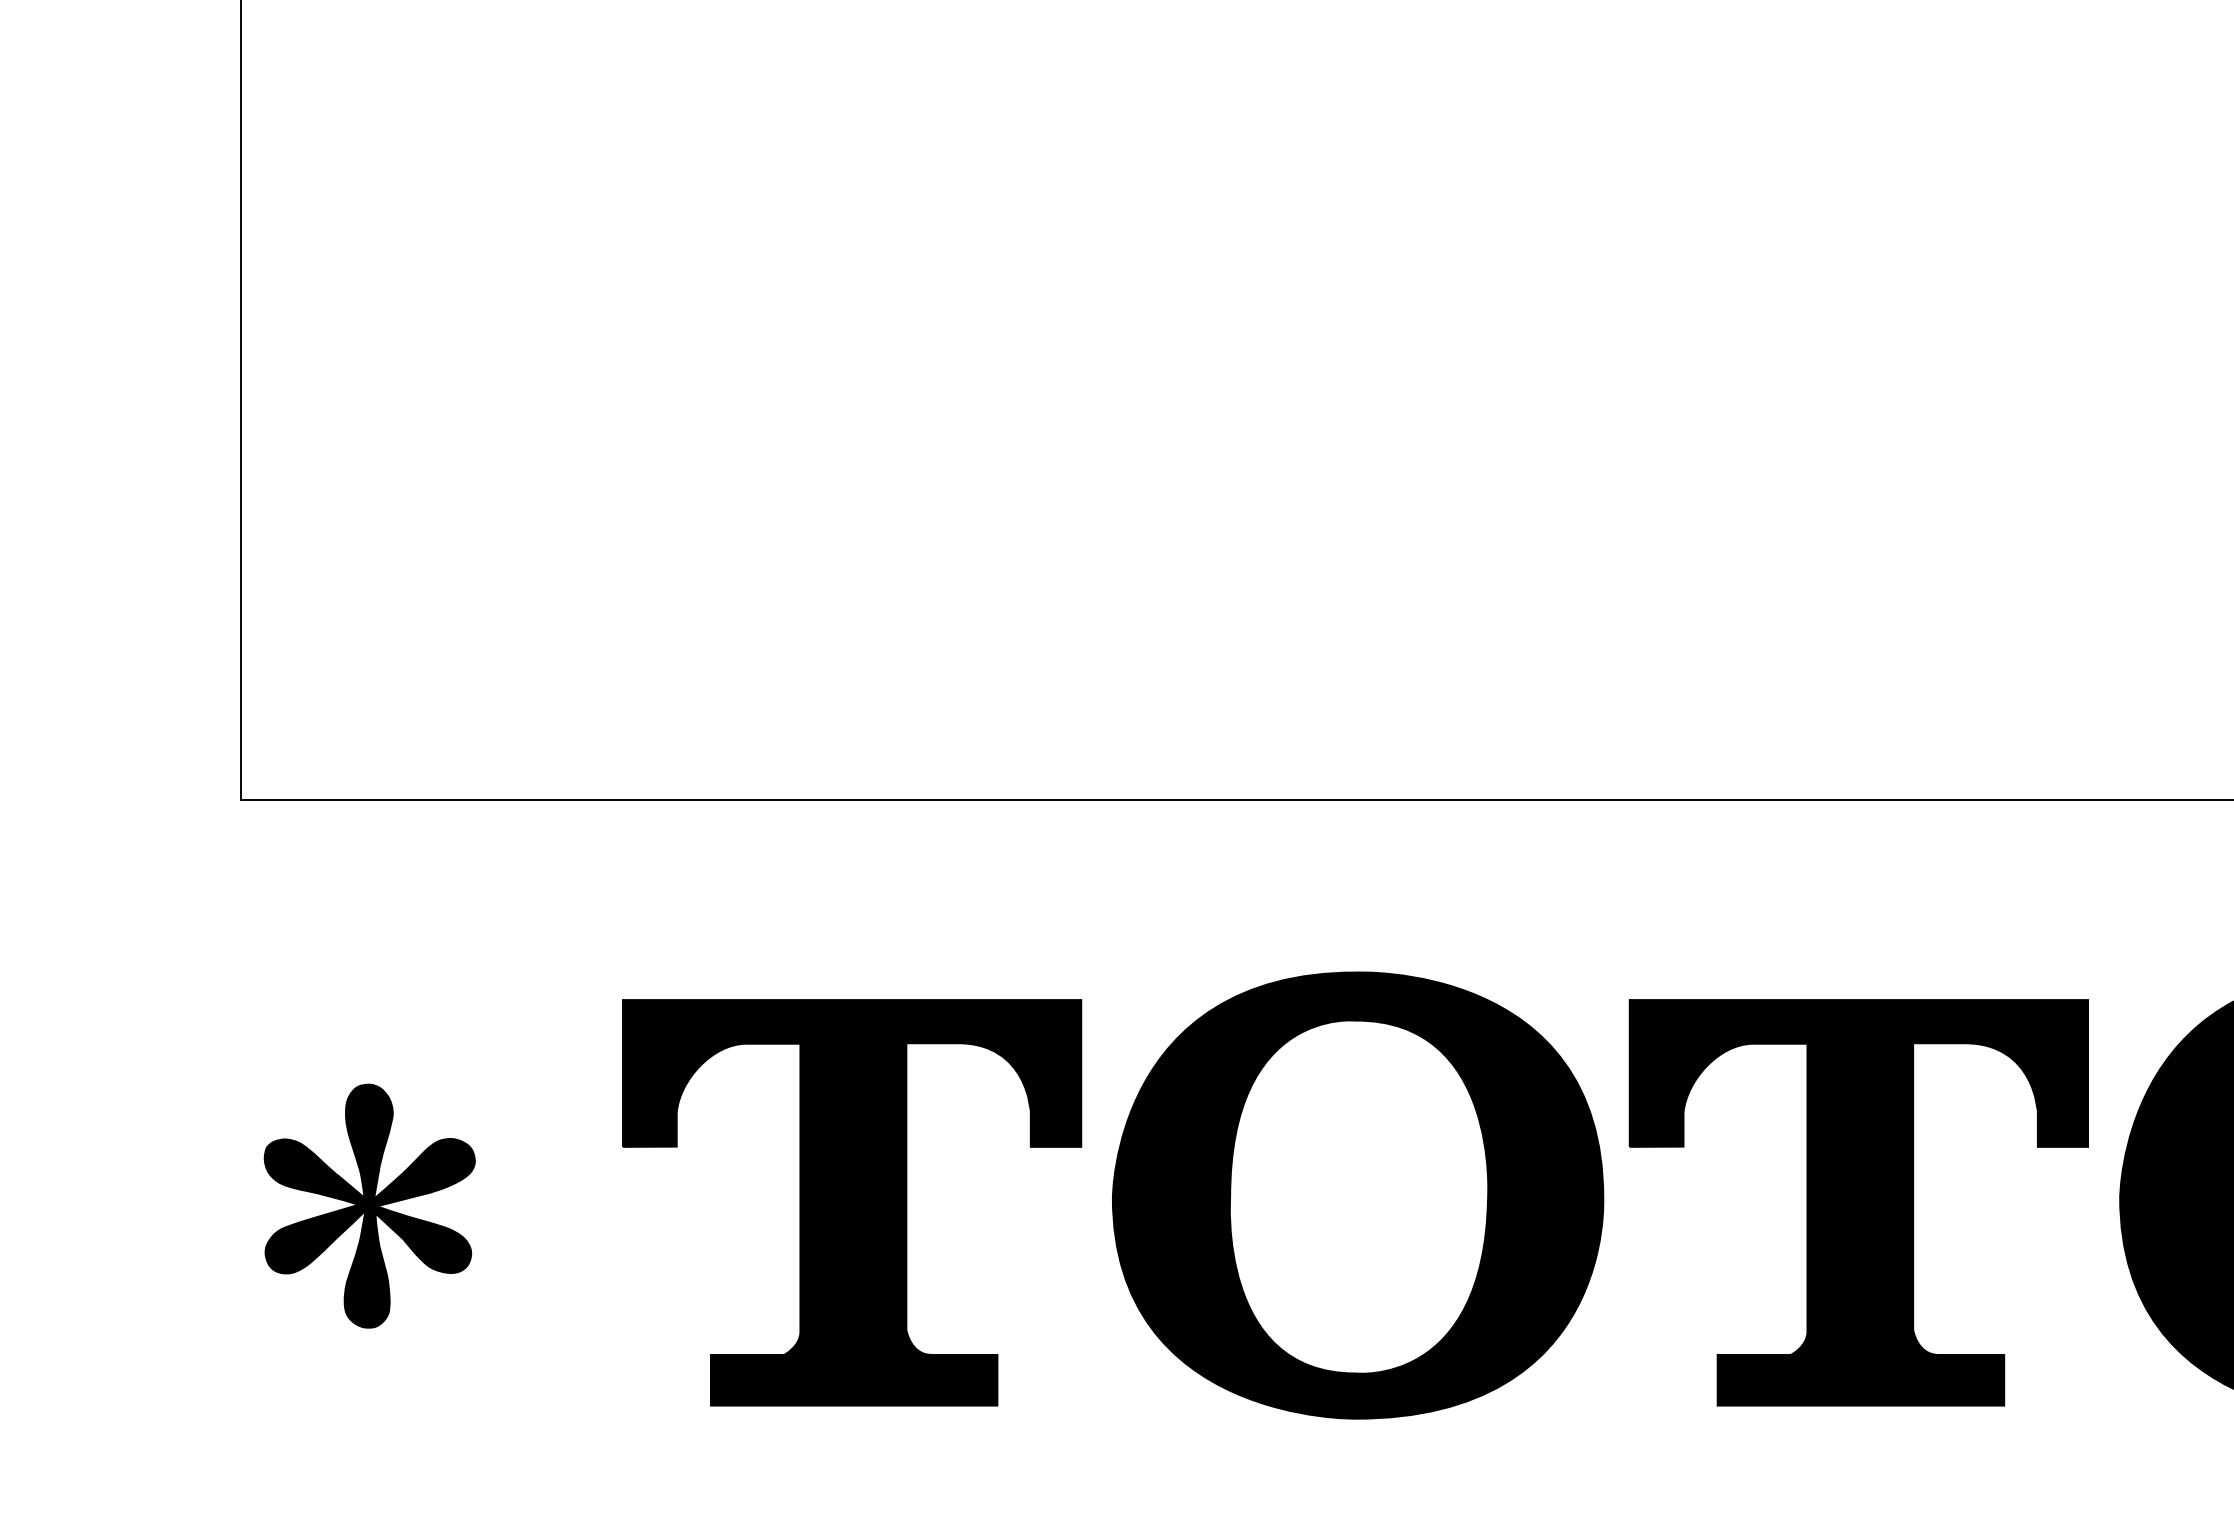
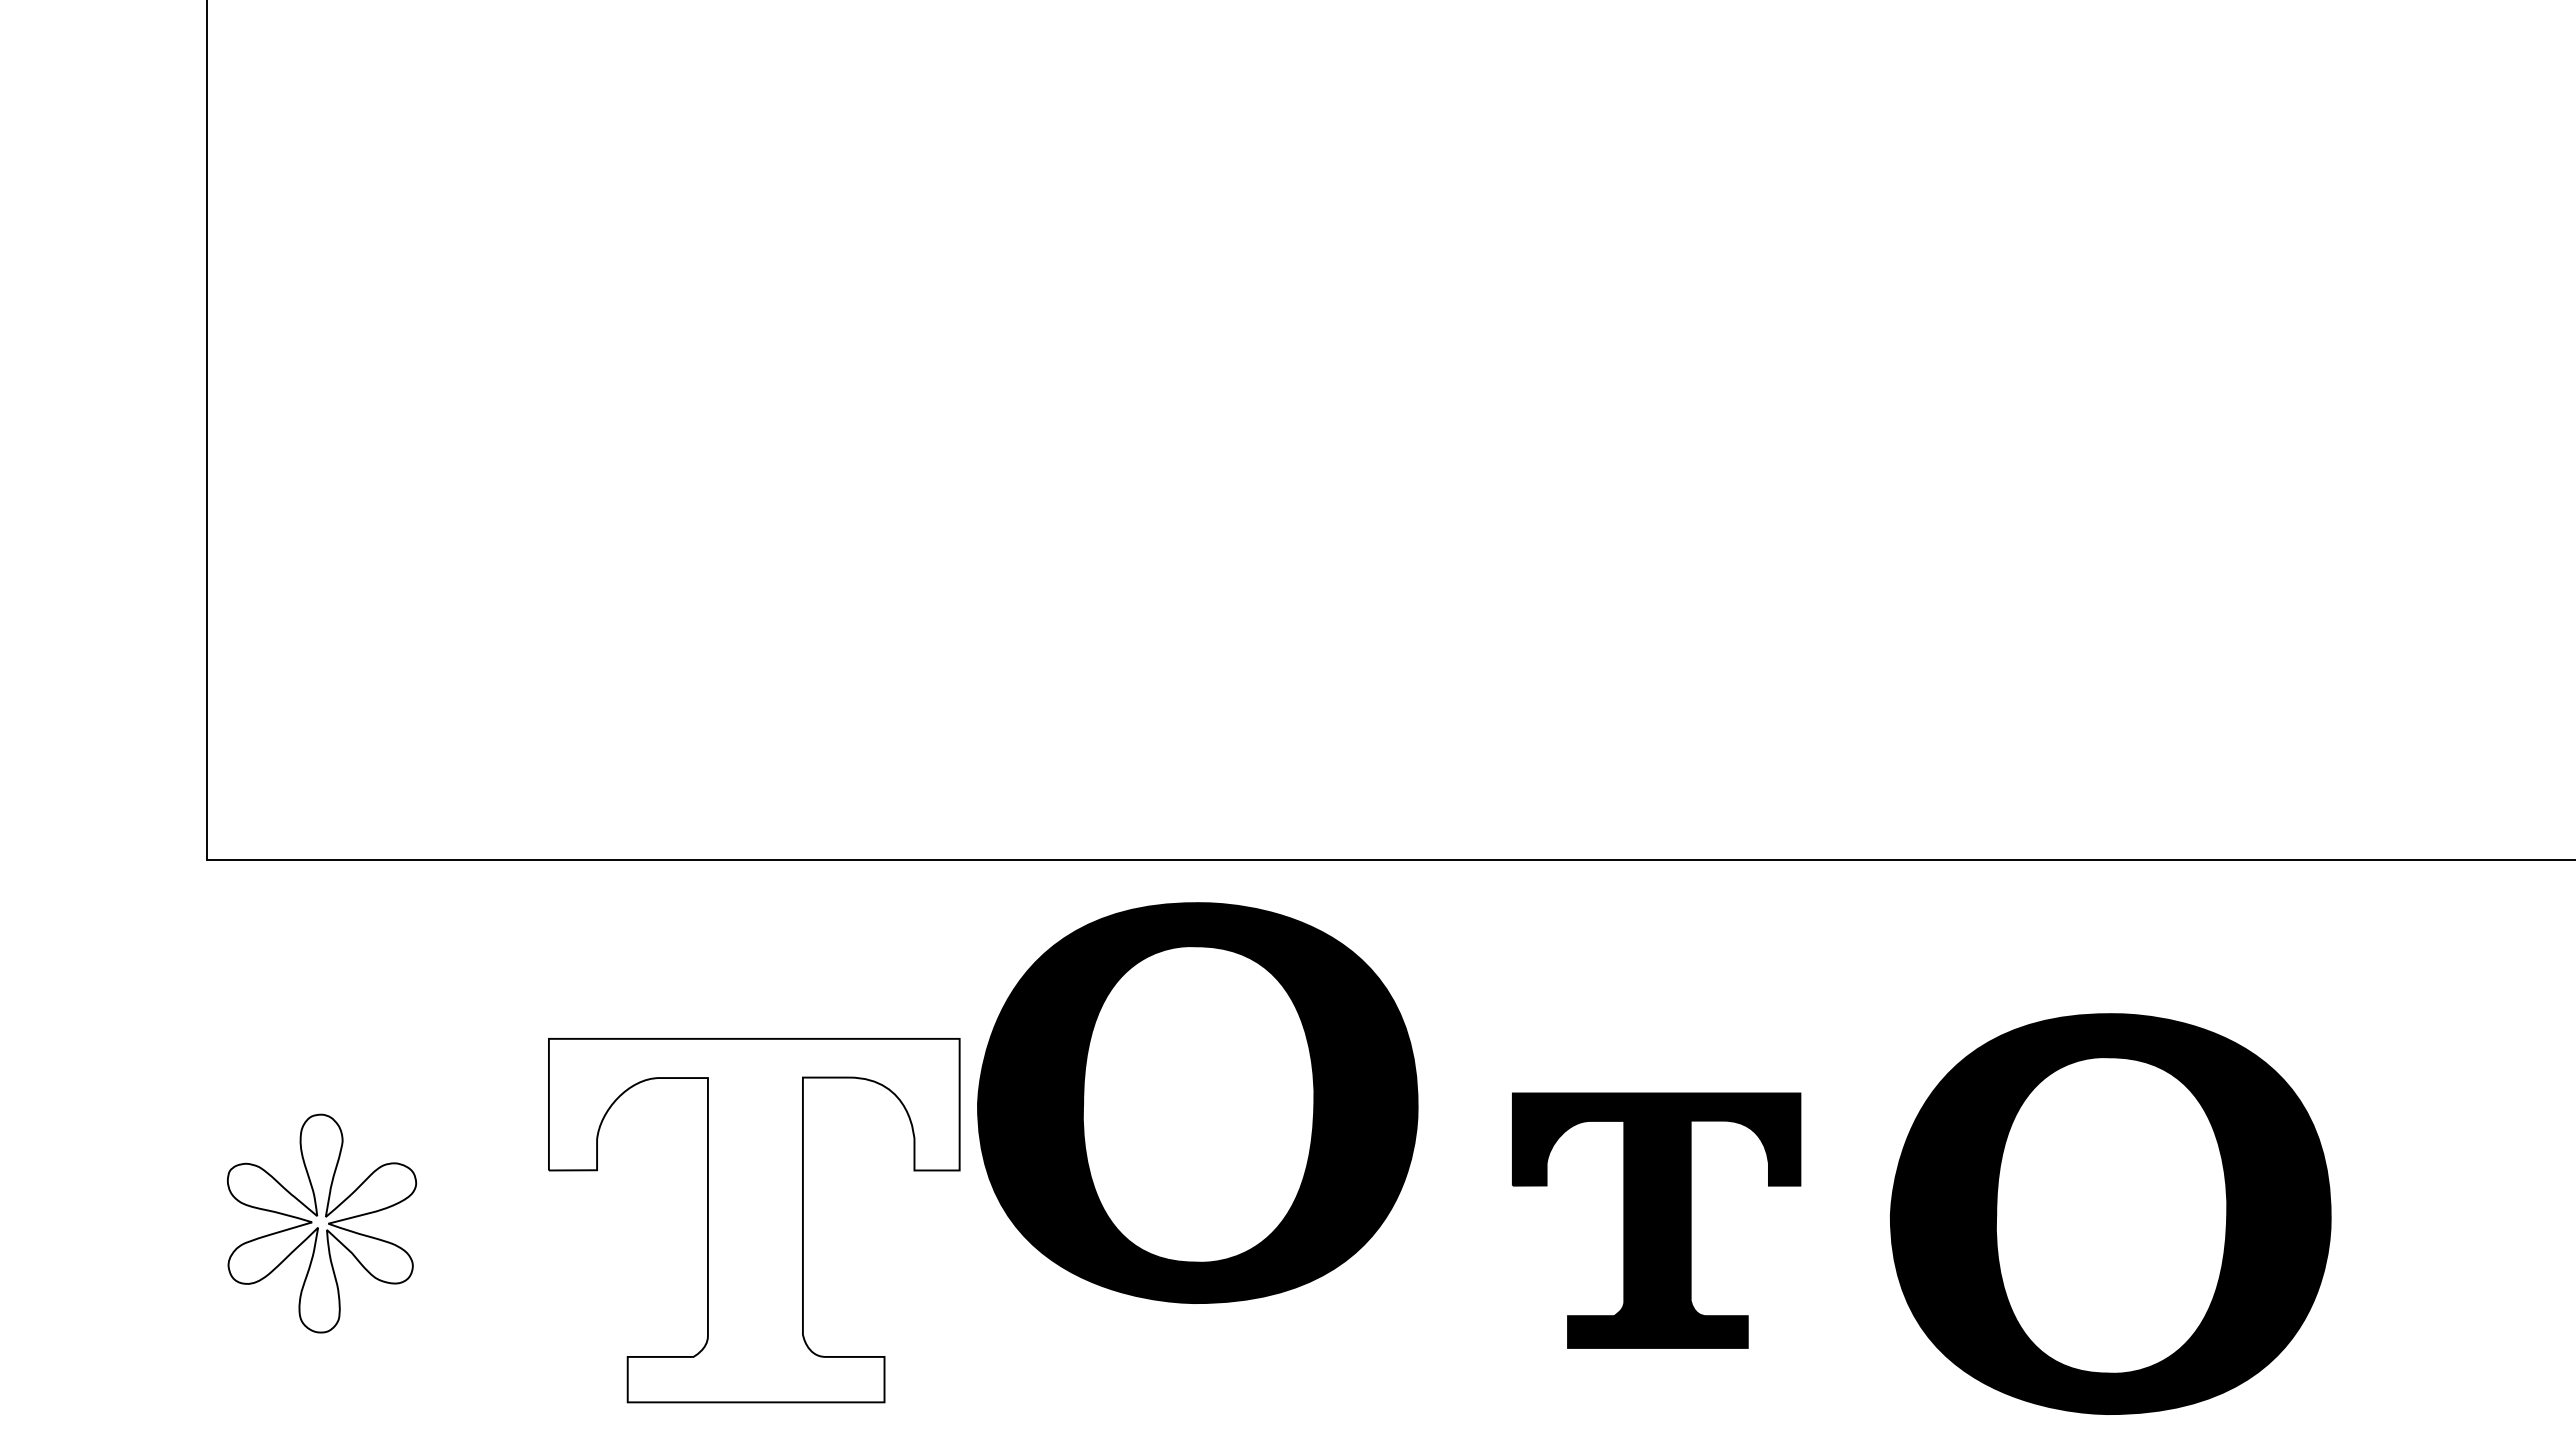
part: (1357, 1194) -> (1197, 1102), moved
fill: (851, 1202) -> (753, 1220), removed
part: (1858, 1202) -> (1656, 1220), size x0.7
fill: (369, 1206) -> (321, 1223), removed

